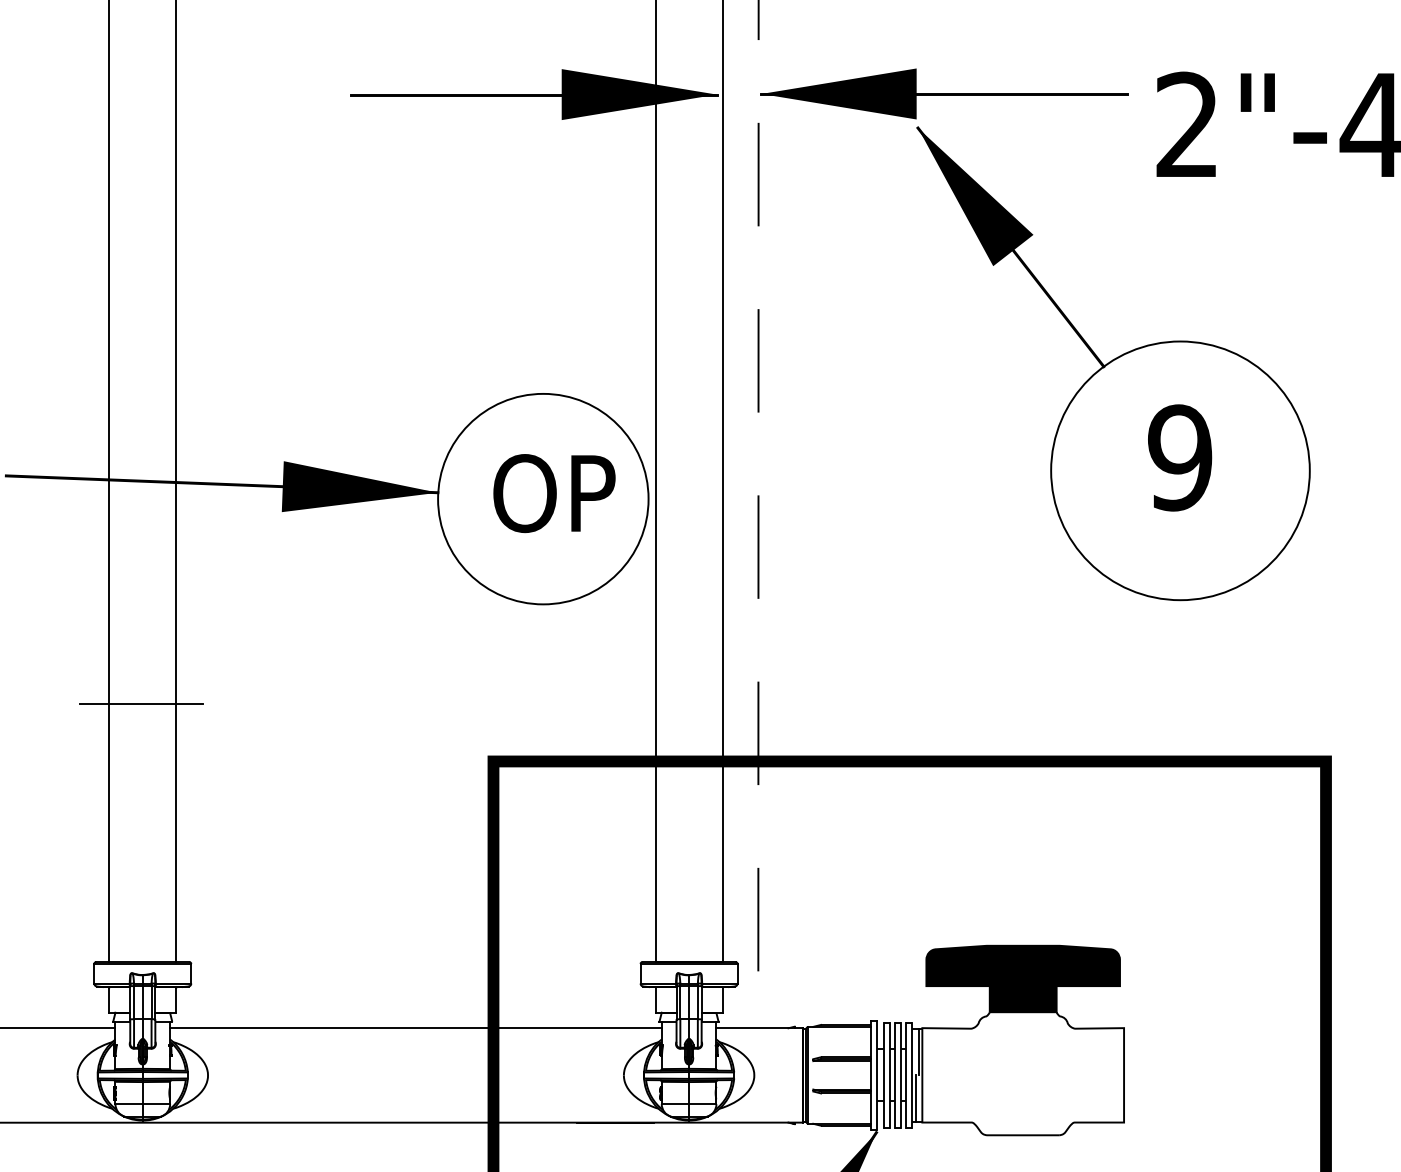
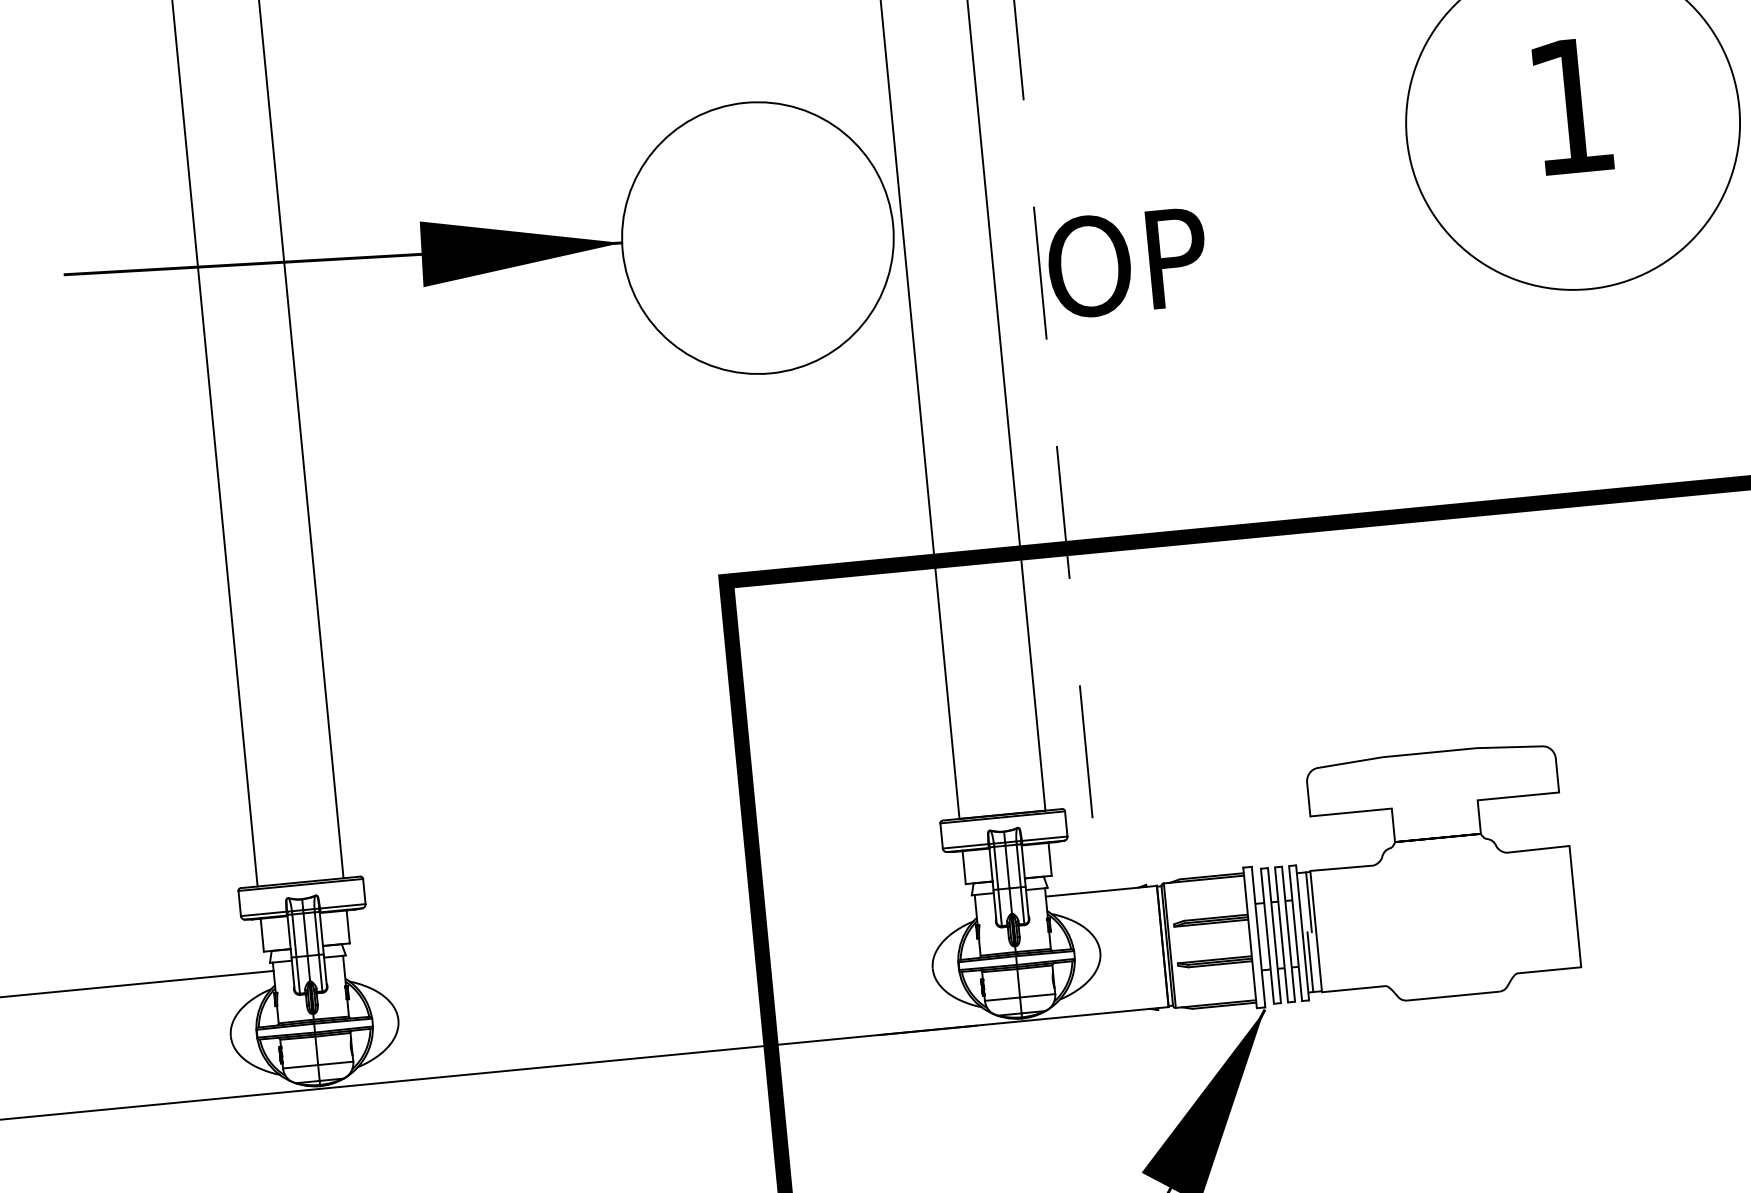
text: (1180, 457) -> (1571, 105), 9 -> 1
text: (554, 493) -> (1127, 262), moved
line: (141, 704) -> (267, 551), removed
fill: (1022, 978) -> (1432, 794), removed
line: (415, 1028) -> (659, 934), removed

